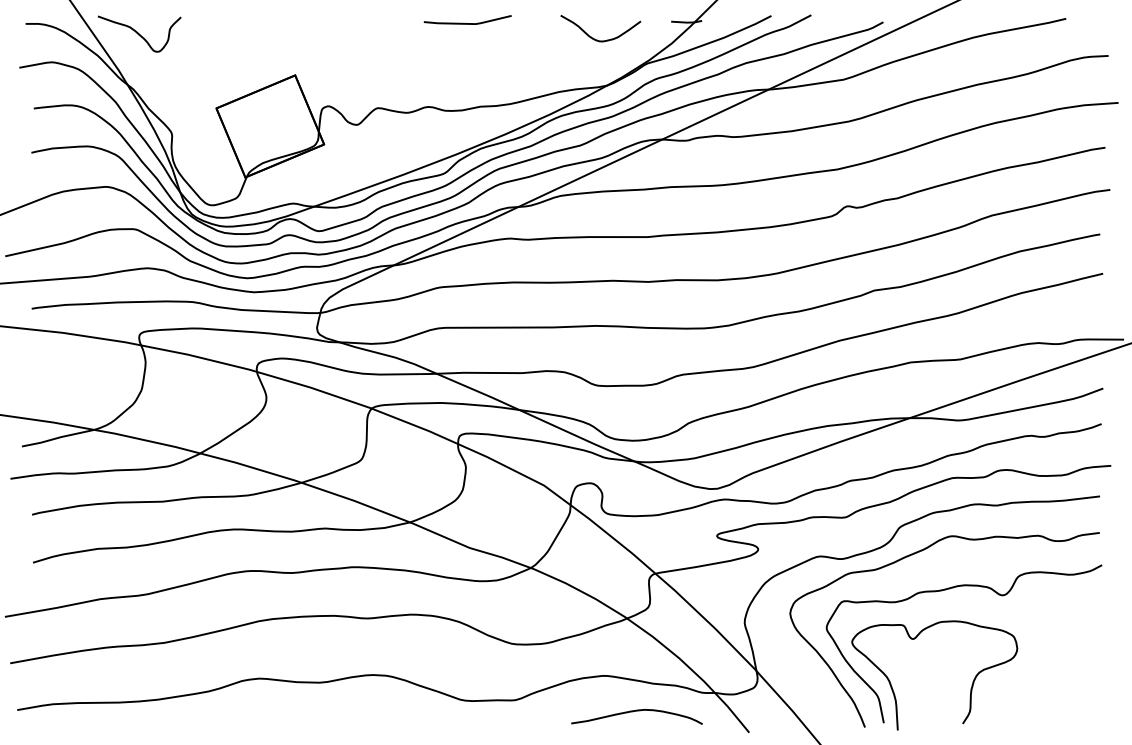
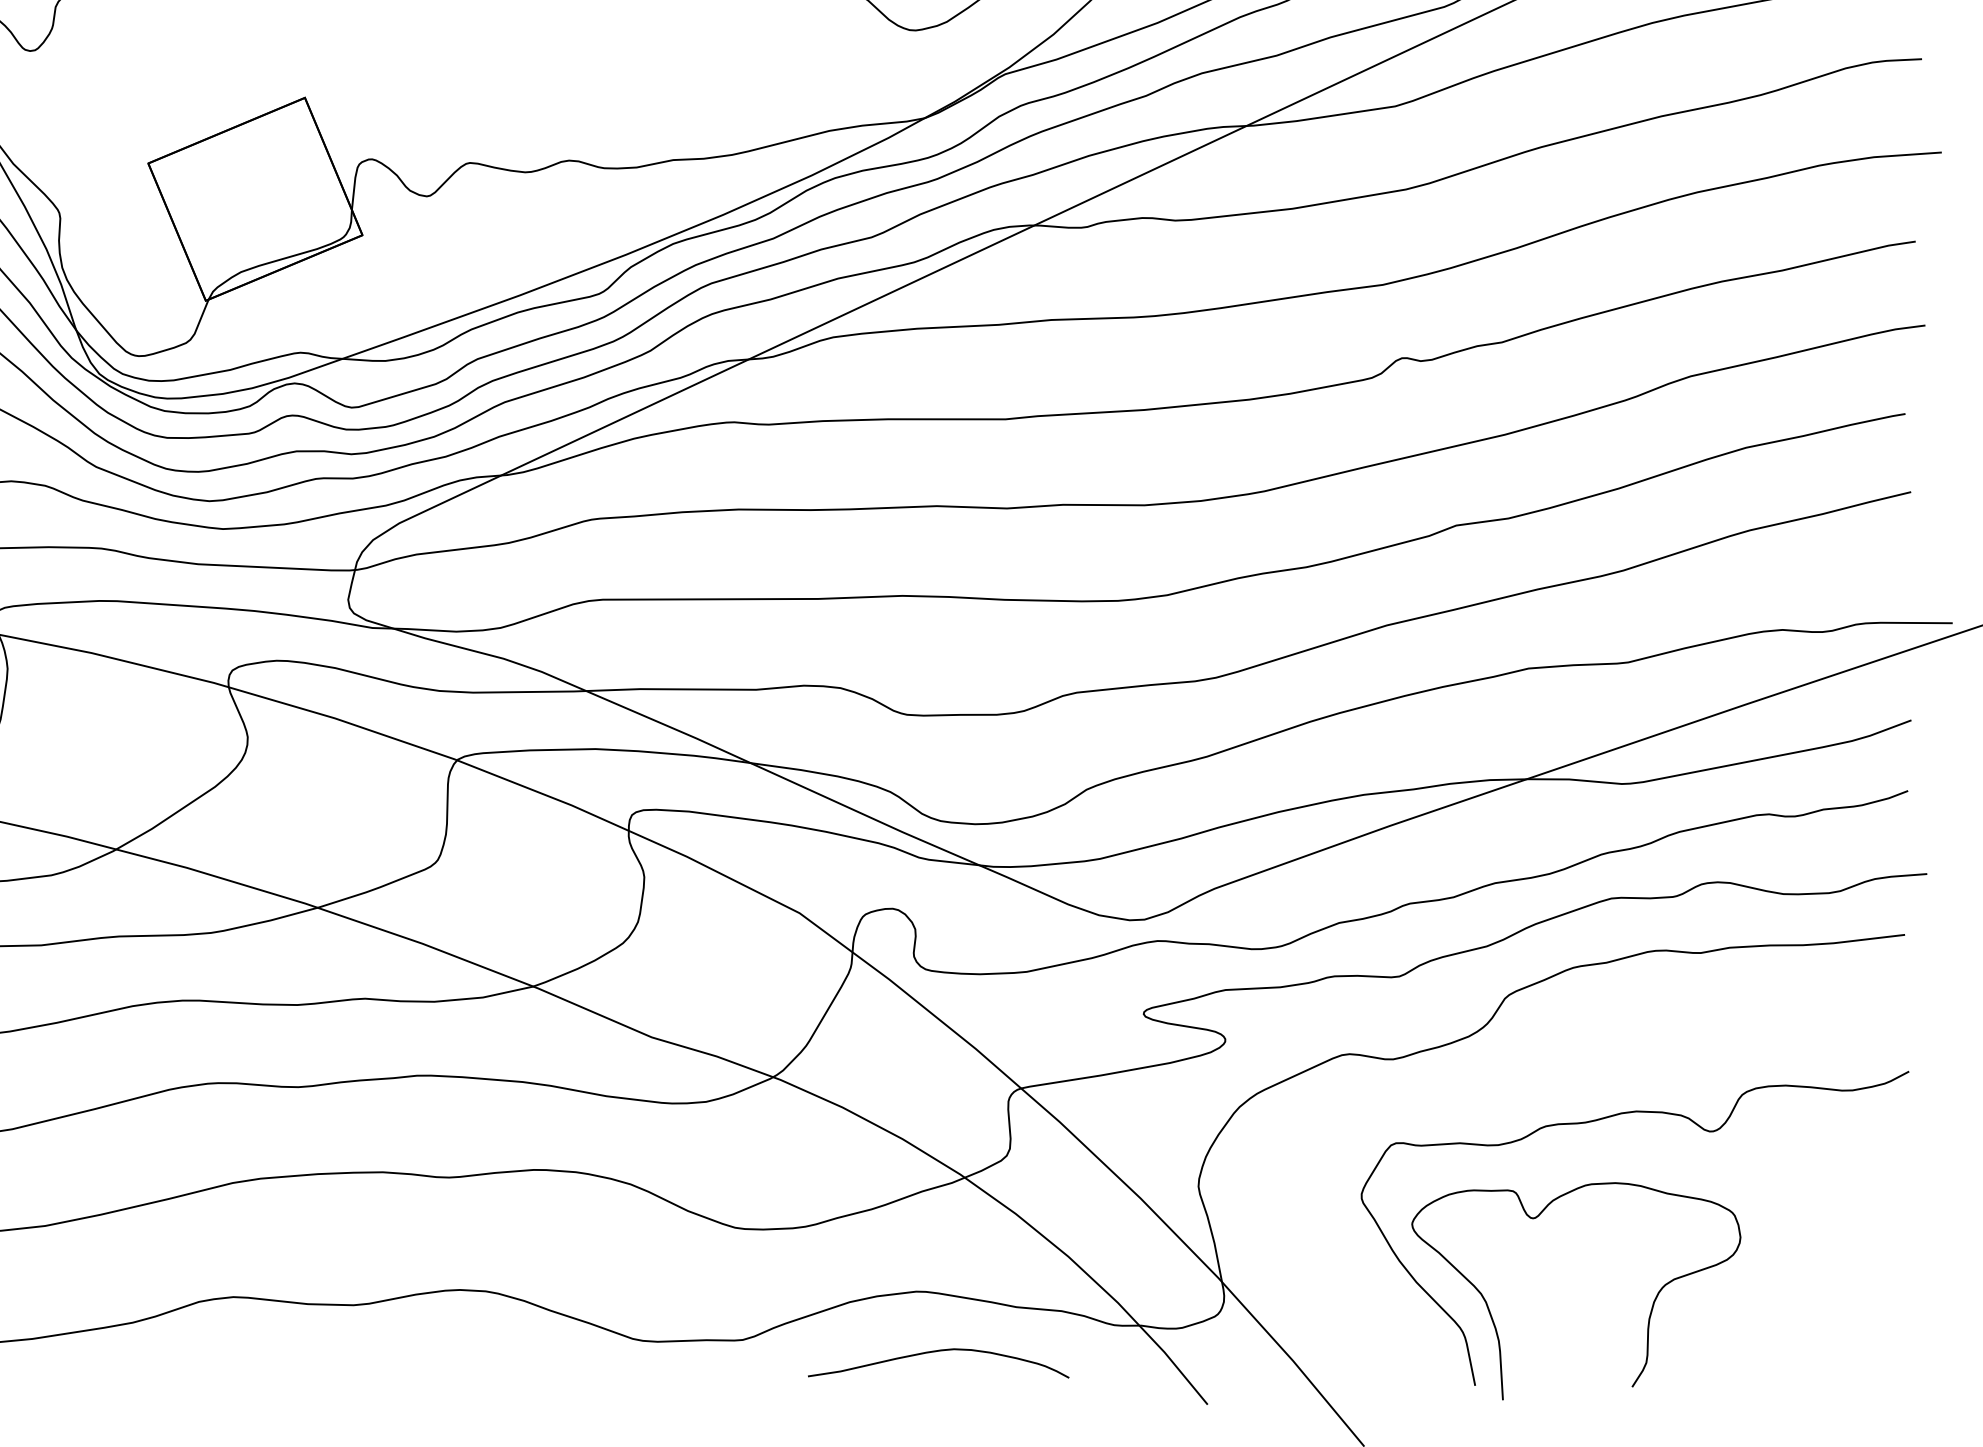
curve: (912, 555) -> (1532, 1052), removed
curve: (636, 711) -> (937, 1352), moved

